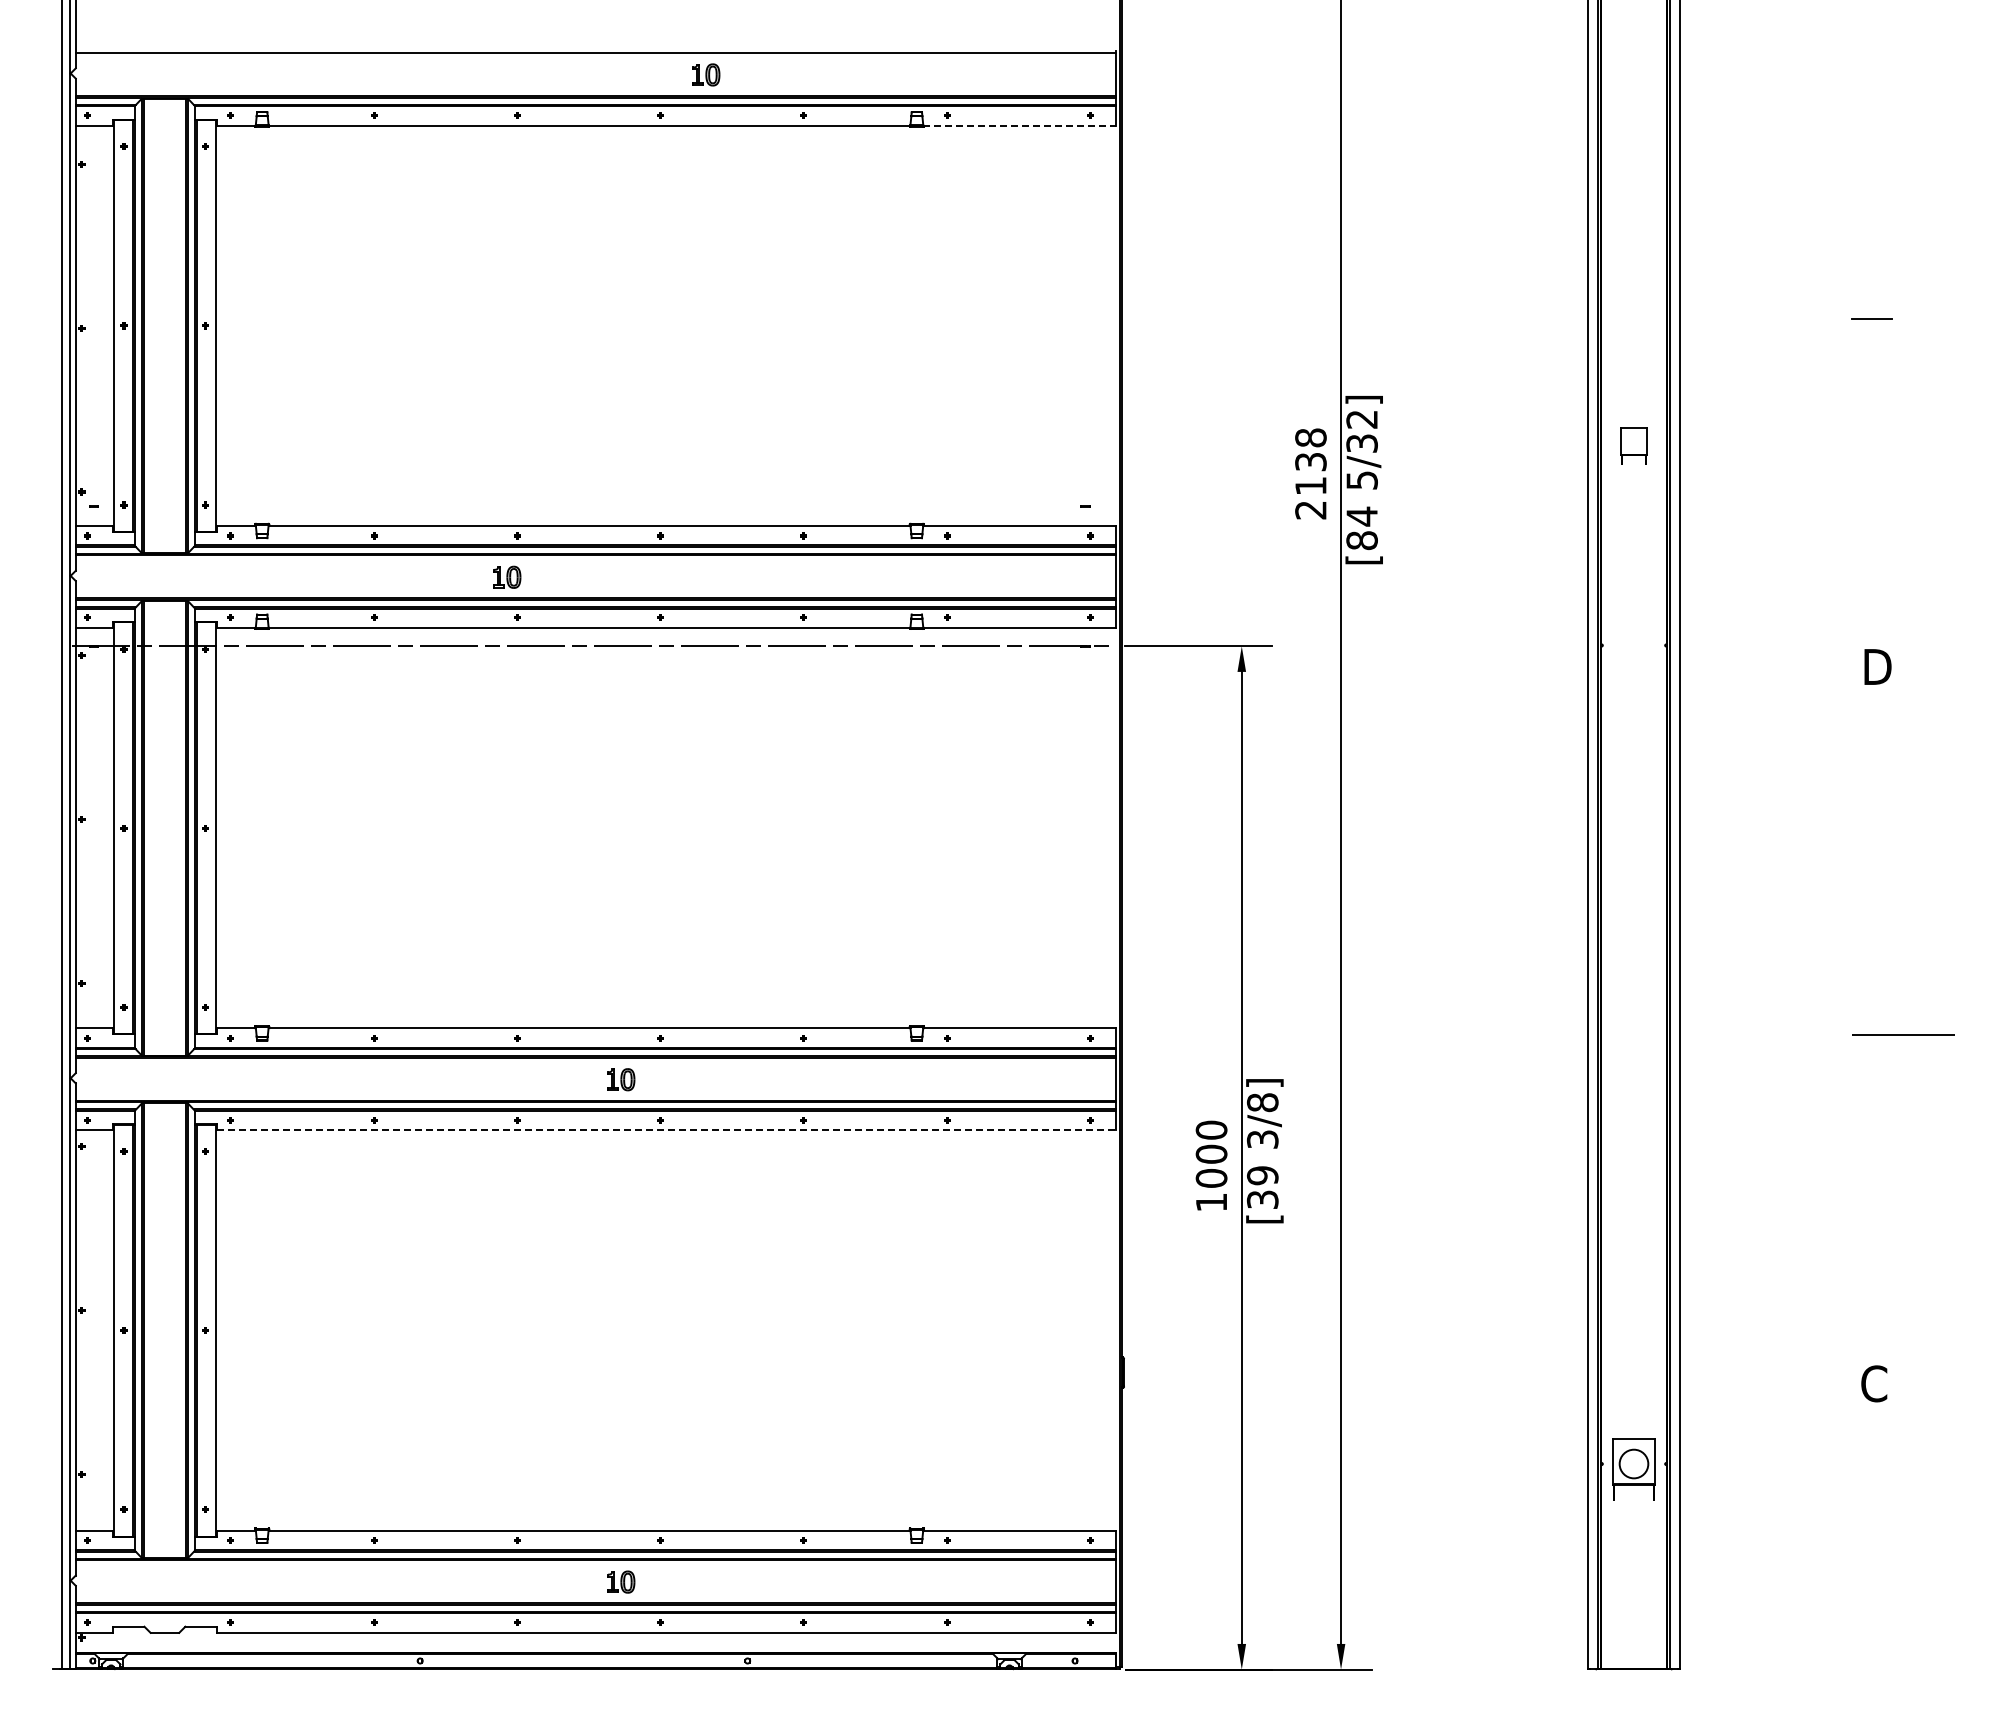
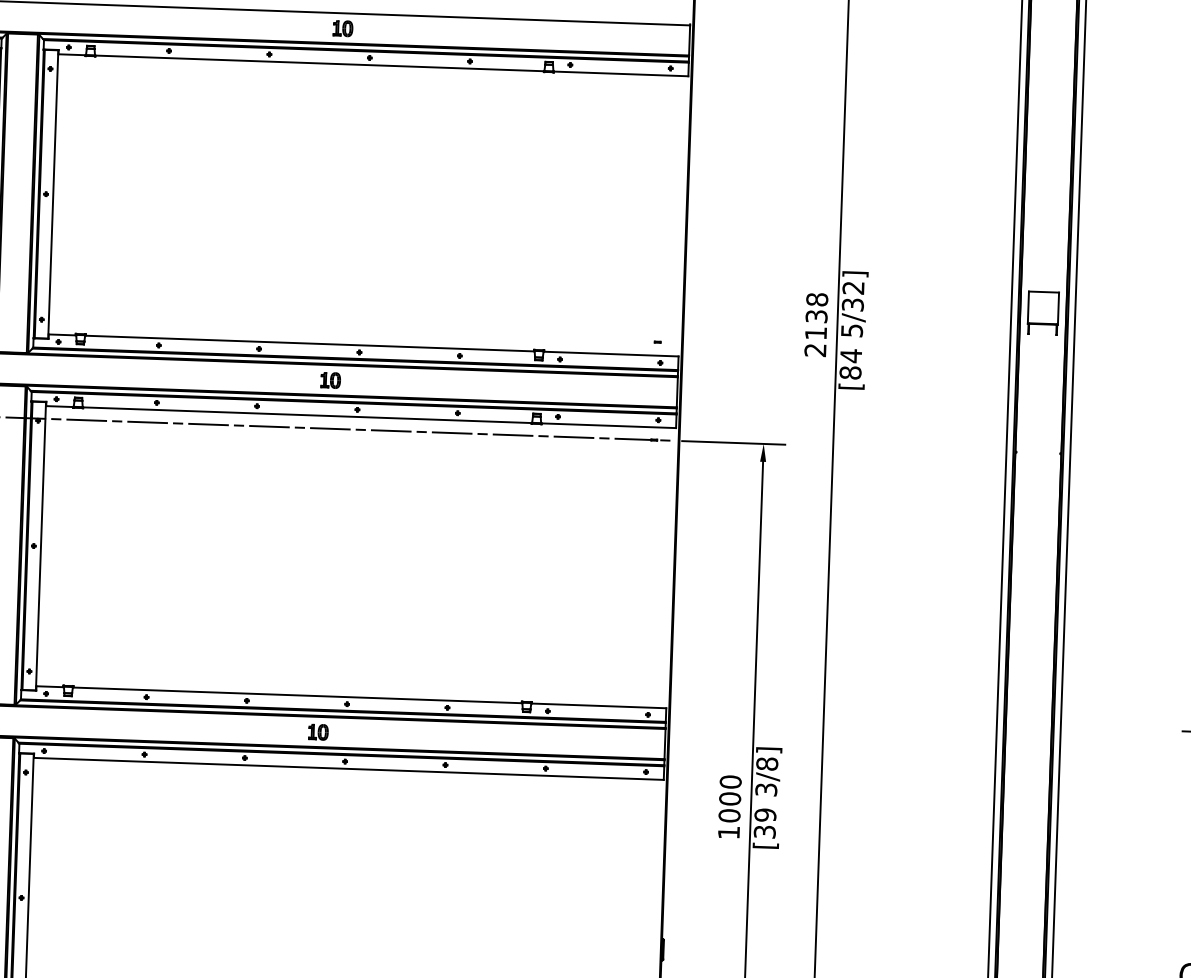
part: (706, 74) -> (343, 28), moved
line: (1020, 125) -> (621, 73), dashed -> solid
part: (1633, 445) -> (1042, 312), size x1.67
part: (507, 576) -> (331, 379), moved
line: (666, 1130) -> (349, 768), dashed -> solid

